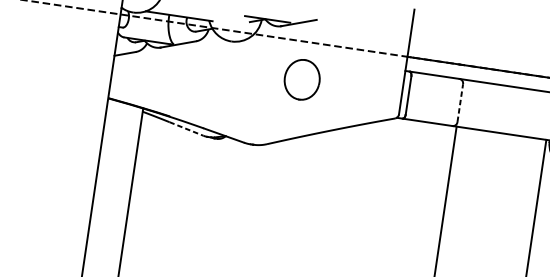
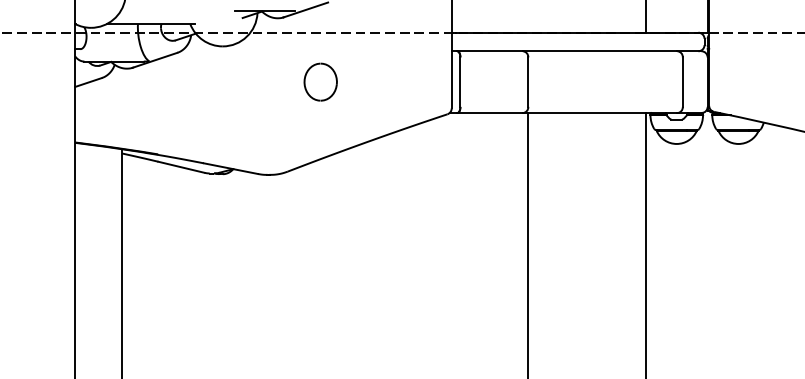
part: (302, 79) -> (320, 81), size x0.71
line: (460, 103) -> (528, 82), dashed -> solid
line: (186, 129) -> (181, 167), dashed -> solid

